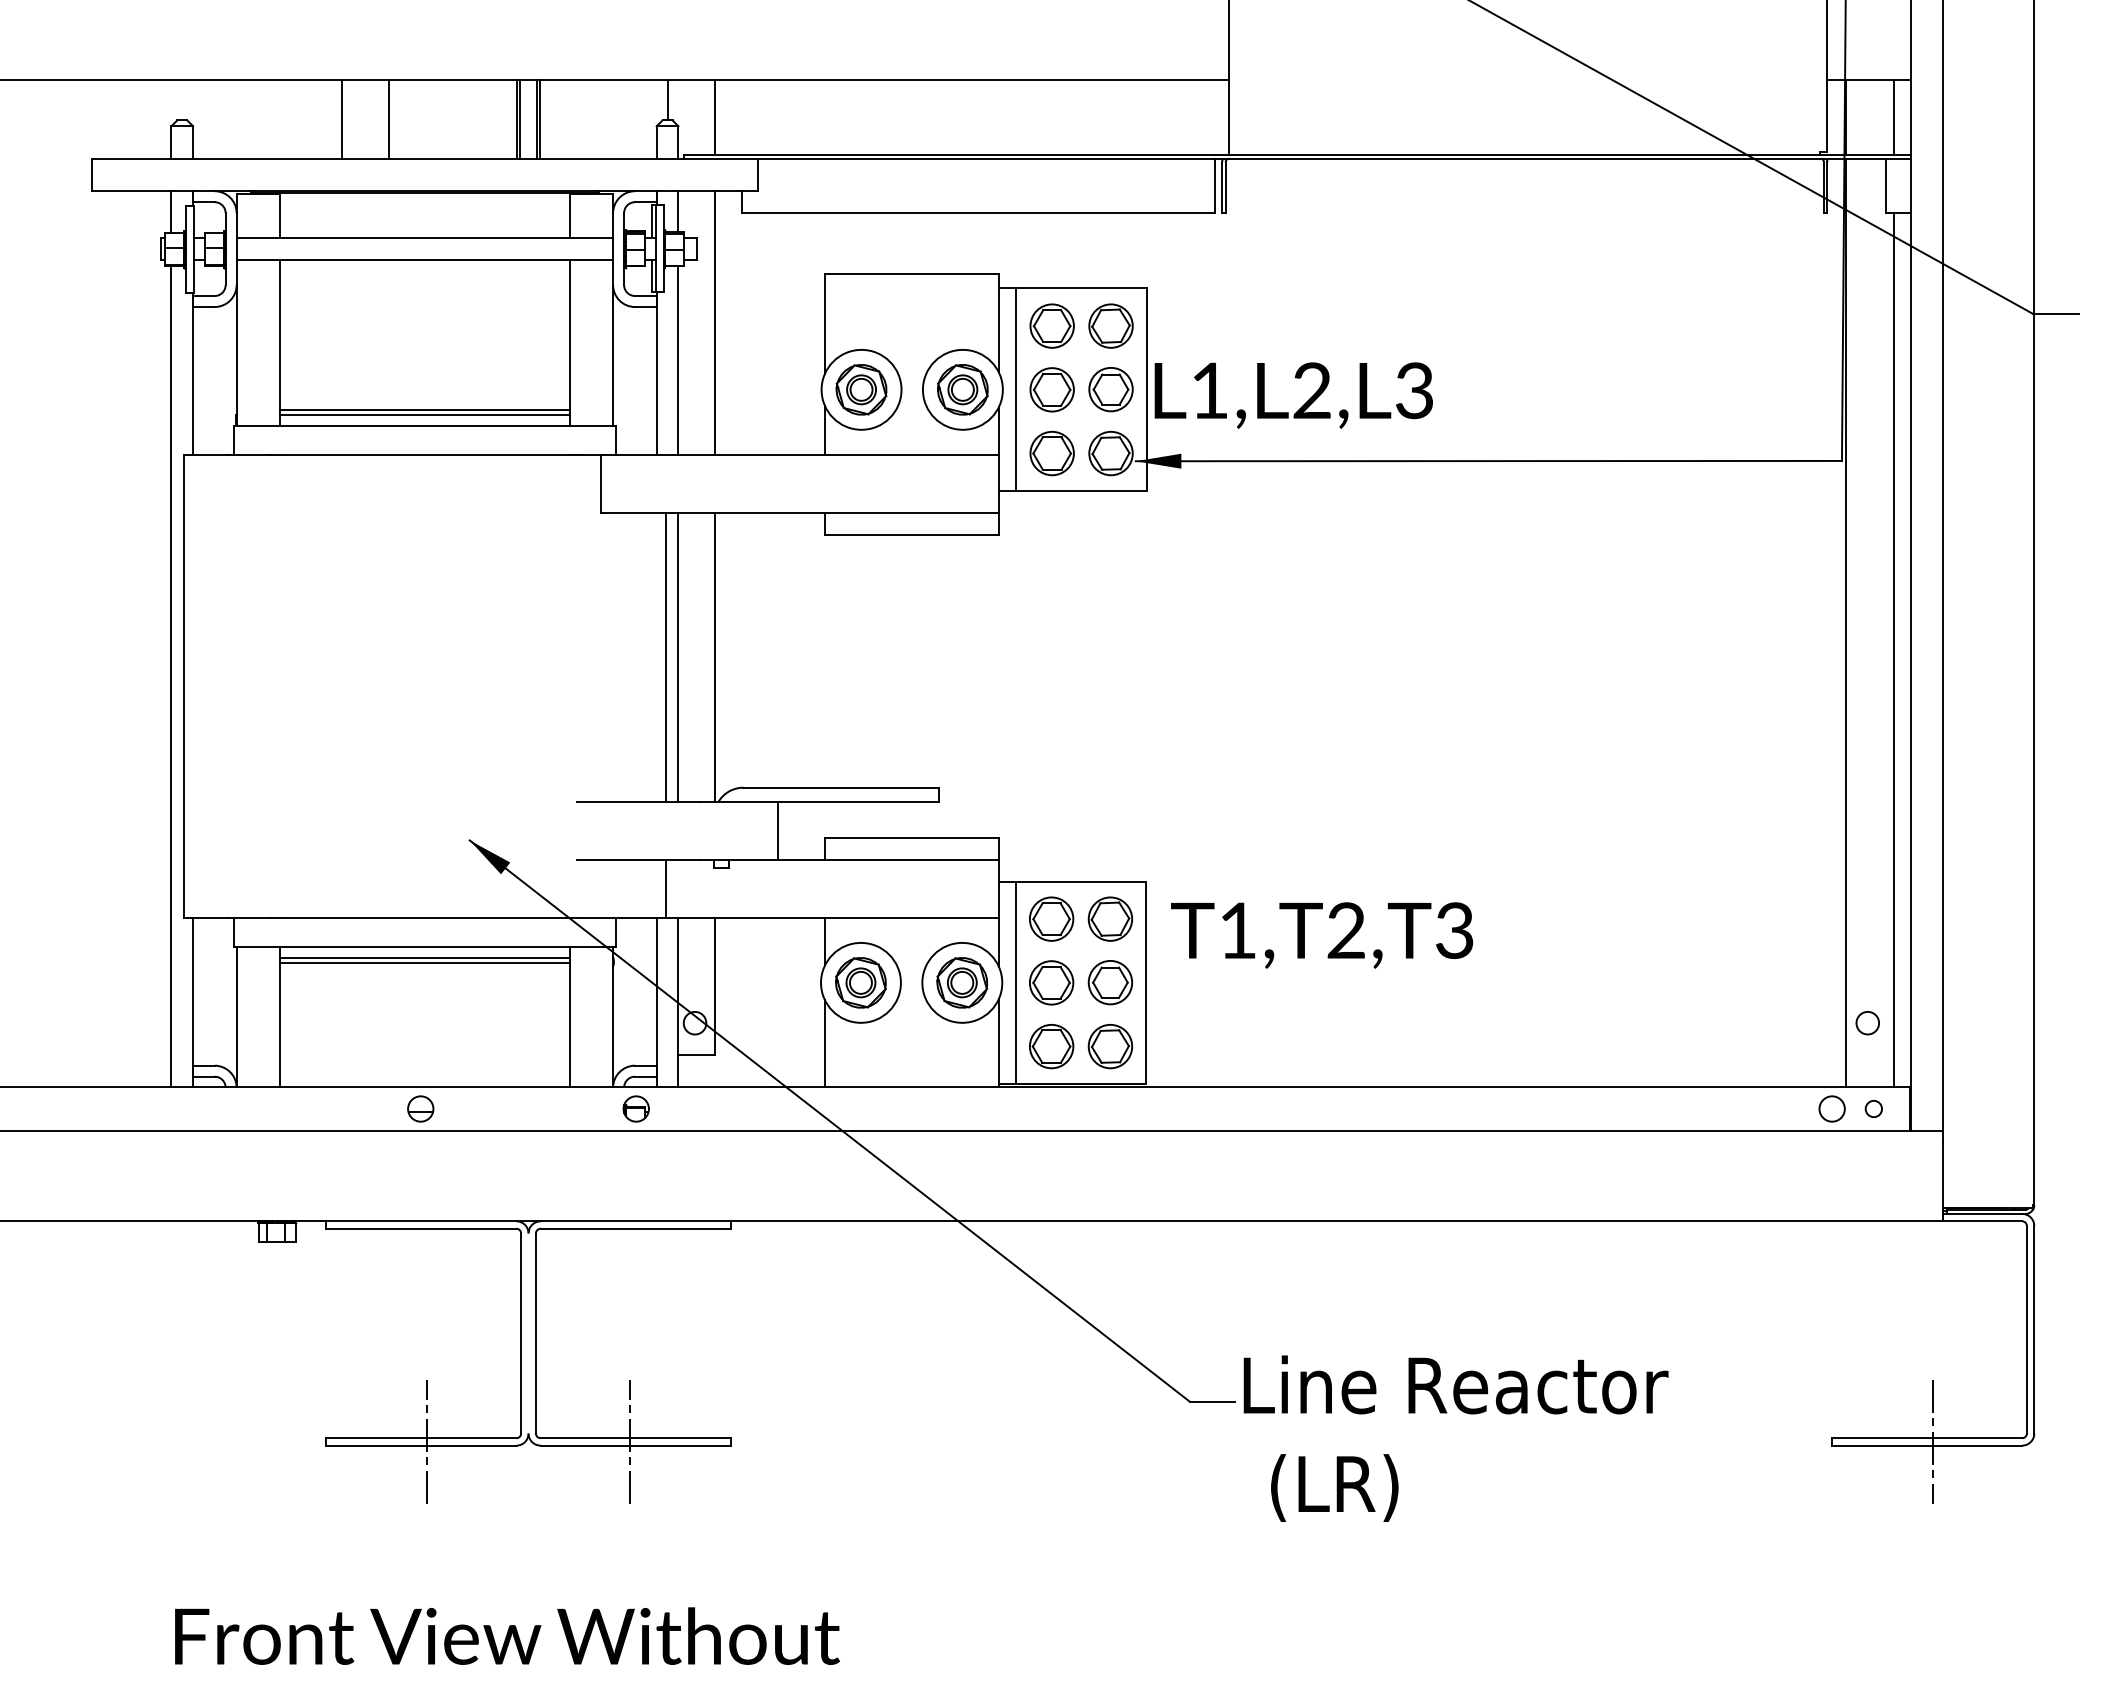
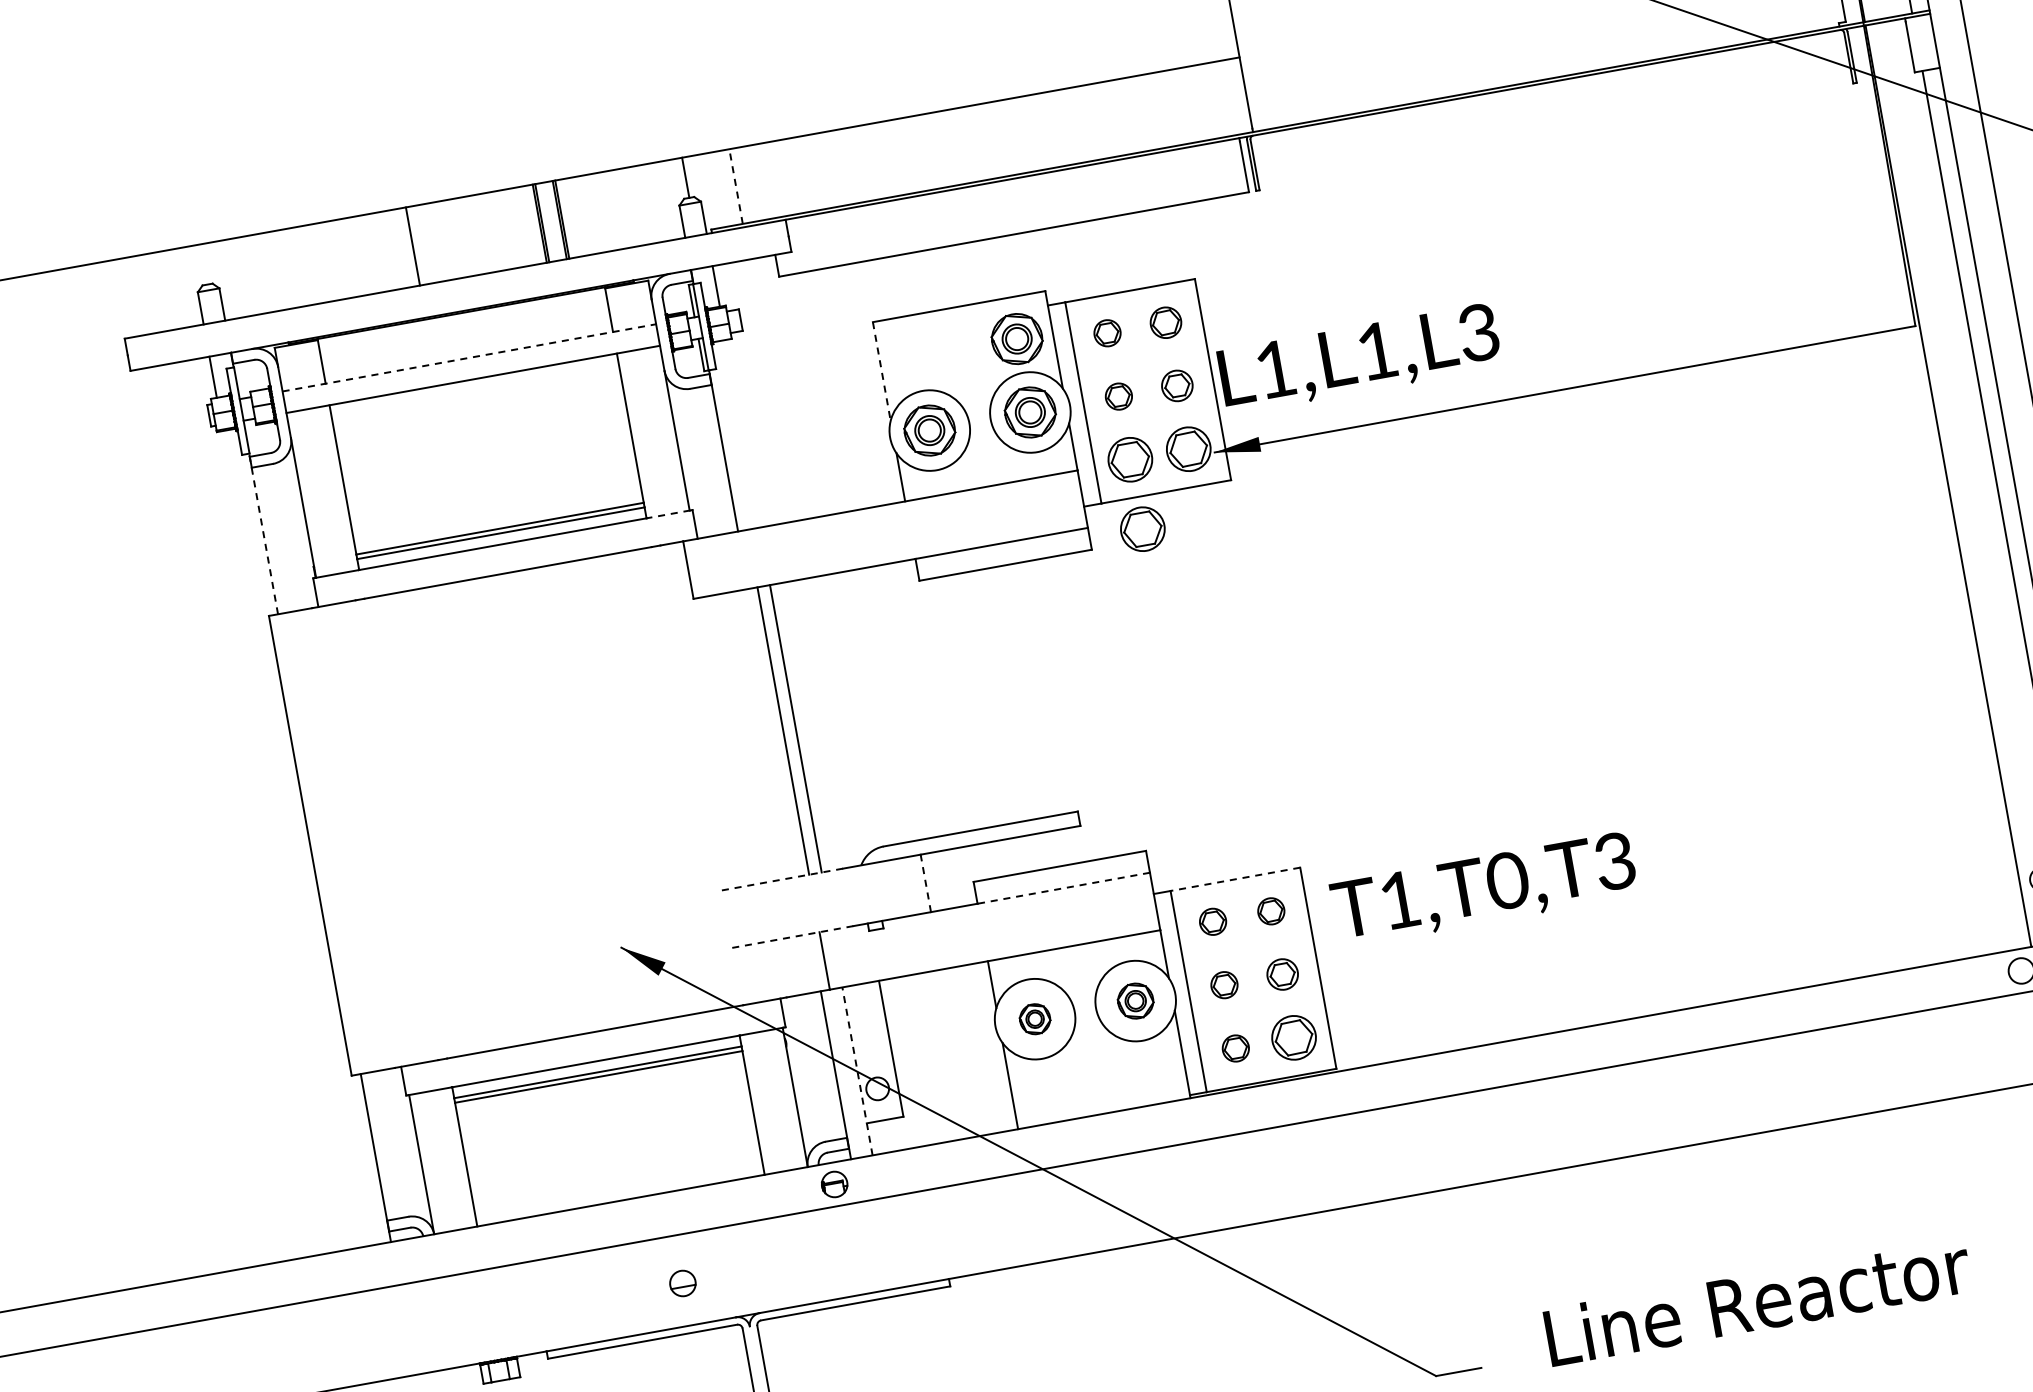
line: (715, 117) -> (736, 186), solid -> dashed
line: (341, 119) -> (365, 255), removed
line: (425, 238) -> (470, 358), solid -> dashed
part: (962, 315) -> (1016, 338), added
line: (715, 322) -> (772, 389), removed
line: (825, 323) -> (882, 371), solid -> dashed
part: (1051, 325) -> (1106, 332), size x0.6
part: (1110, 325) -> (1165, 322), size x0.7
line: (678, 359) -> (742, 433), removed
line: (193, 373) -> (263, 533), solid -> dashed
part: (1051, 389) -> (1118, 396), size x0.6
part: (1110, 389) -> (1176, 385), size x0.7
text: (1311, 390) -> (1376, 350), L1,L2,L3 -> L1,L1,L3
line: (591, 425) -> (668, 514), solid -> dashed
part: (1051, 523) -> (1142, 529), added
line: (715, 657) -> (832, 722), removed
line: (171, 676) -> (296, 838), removed
line: (638, 802) -> (782, 879), solid -> dashed
line: (778, 831) -> (926, 883), solid -> dashed
line: (638, 860) -> (792, 937), solid -> dashed
line: (911, 860) -> (1063, 888), solid -> dashed
line: (1080, 881) -> (1234, 879), solid -> dashed
part: (1051, 918) -> (1212, 921), size x0.6
part: (1110, 918) -> (1271, 910), size x0.6
text: (1346, 930) -> (1507, 880), T1,T2,T3 -> T1,T0,T3
part: (860, 982) -> (1034, 1018), size x0.6
part: (962, 982) -> (1135, 1000), size x0.7
part: (1051, 982) -> (1224, 984), size x0.6
part: (1110, 982) -> (1282, 974), size x0.7
line: (678, 1002) -> (857, 1071), solid -> dashed
part: (1051, 1046) -> (1235, 1048), size x0.6
part: (420, 1108) -> (682, 1283), moved
text: (1455, 1384) -> (1757, 1300), moved

